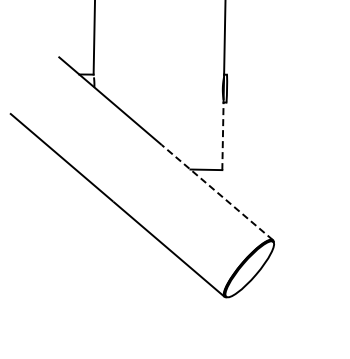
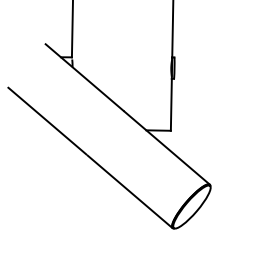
line: (222, 136) -> (171, 104), dashed -> solid
line: (216, 192) -> (166, 147), dashed -> solid

